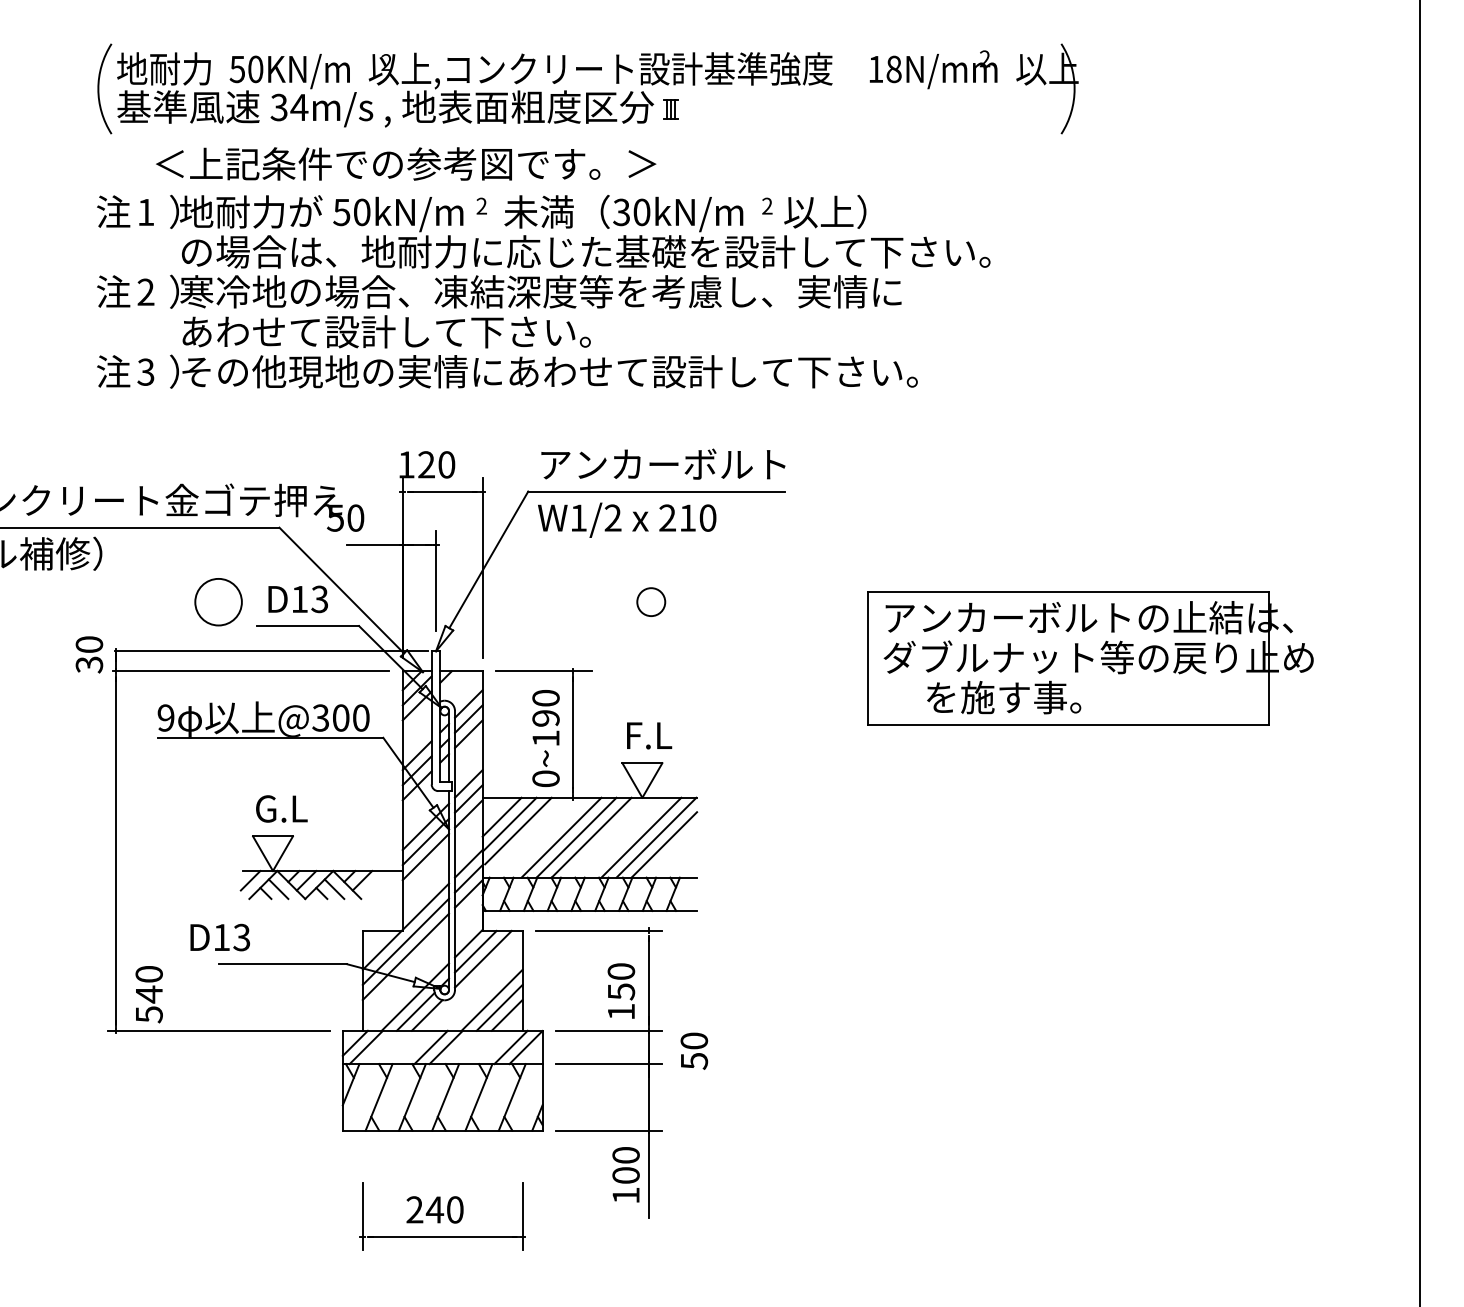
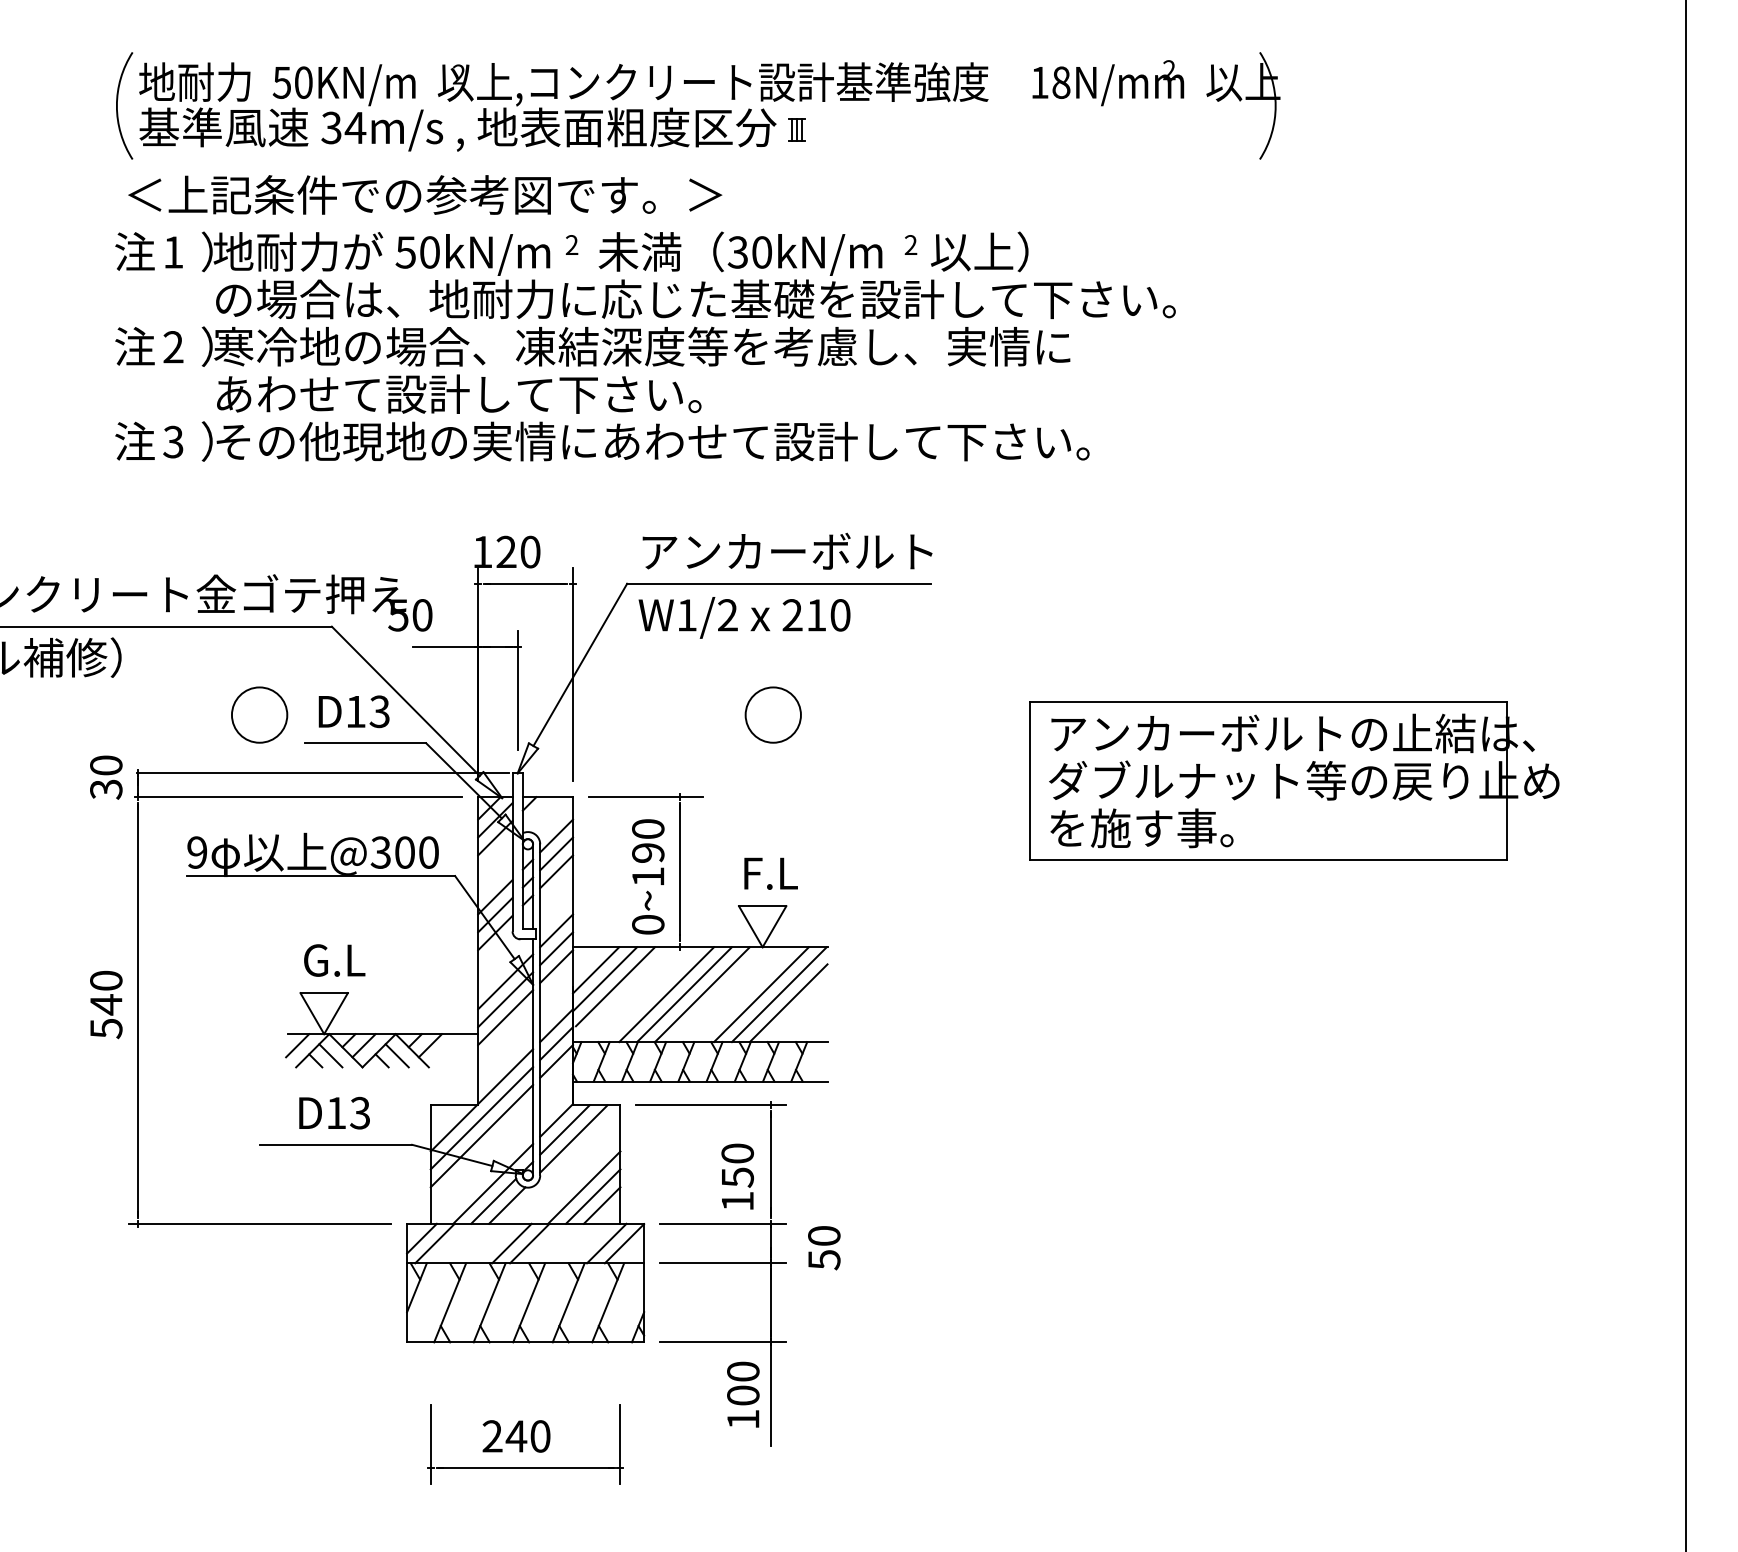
text: (406, 163) -> (425, 194), moved
circle: (650, 601) -> (772, 714), size x1.67
text: (1003, 697) -> (1141, 828), moved
text: (220, 937) -> (334, 1112), moved
text: (149, 995) -> (106, 1005), moved

